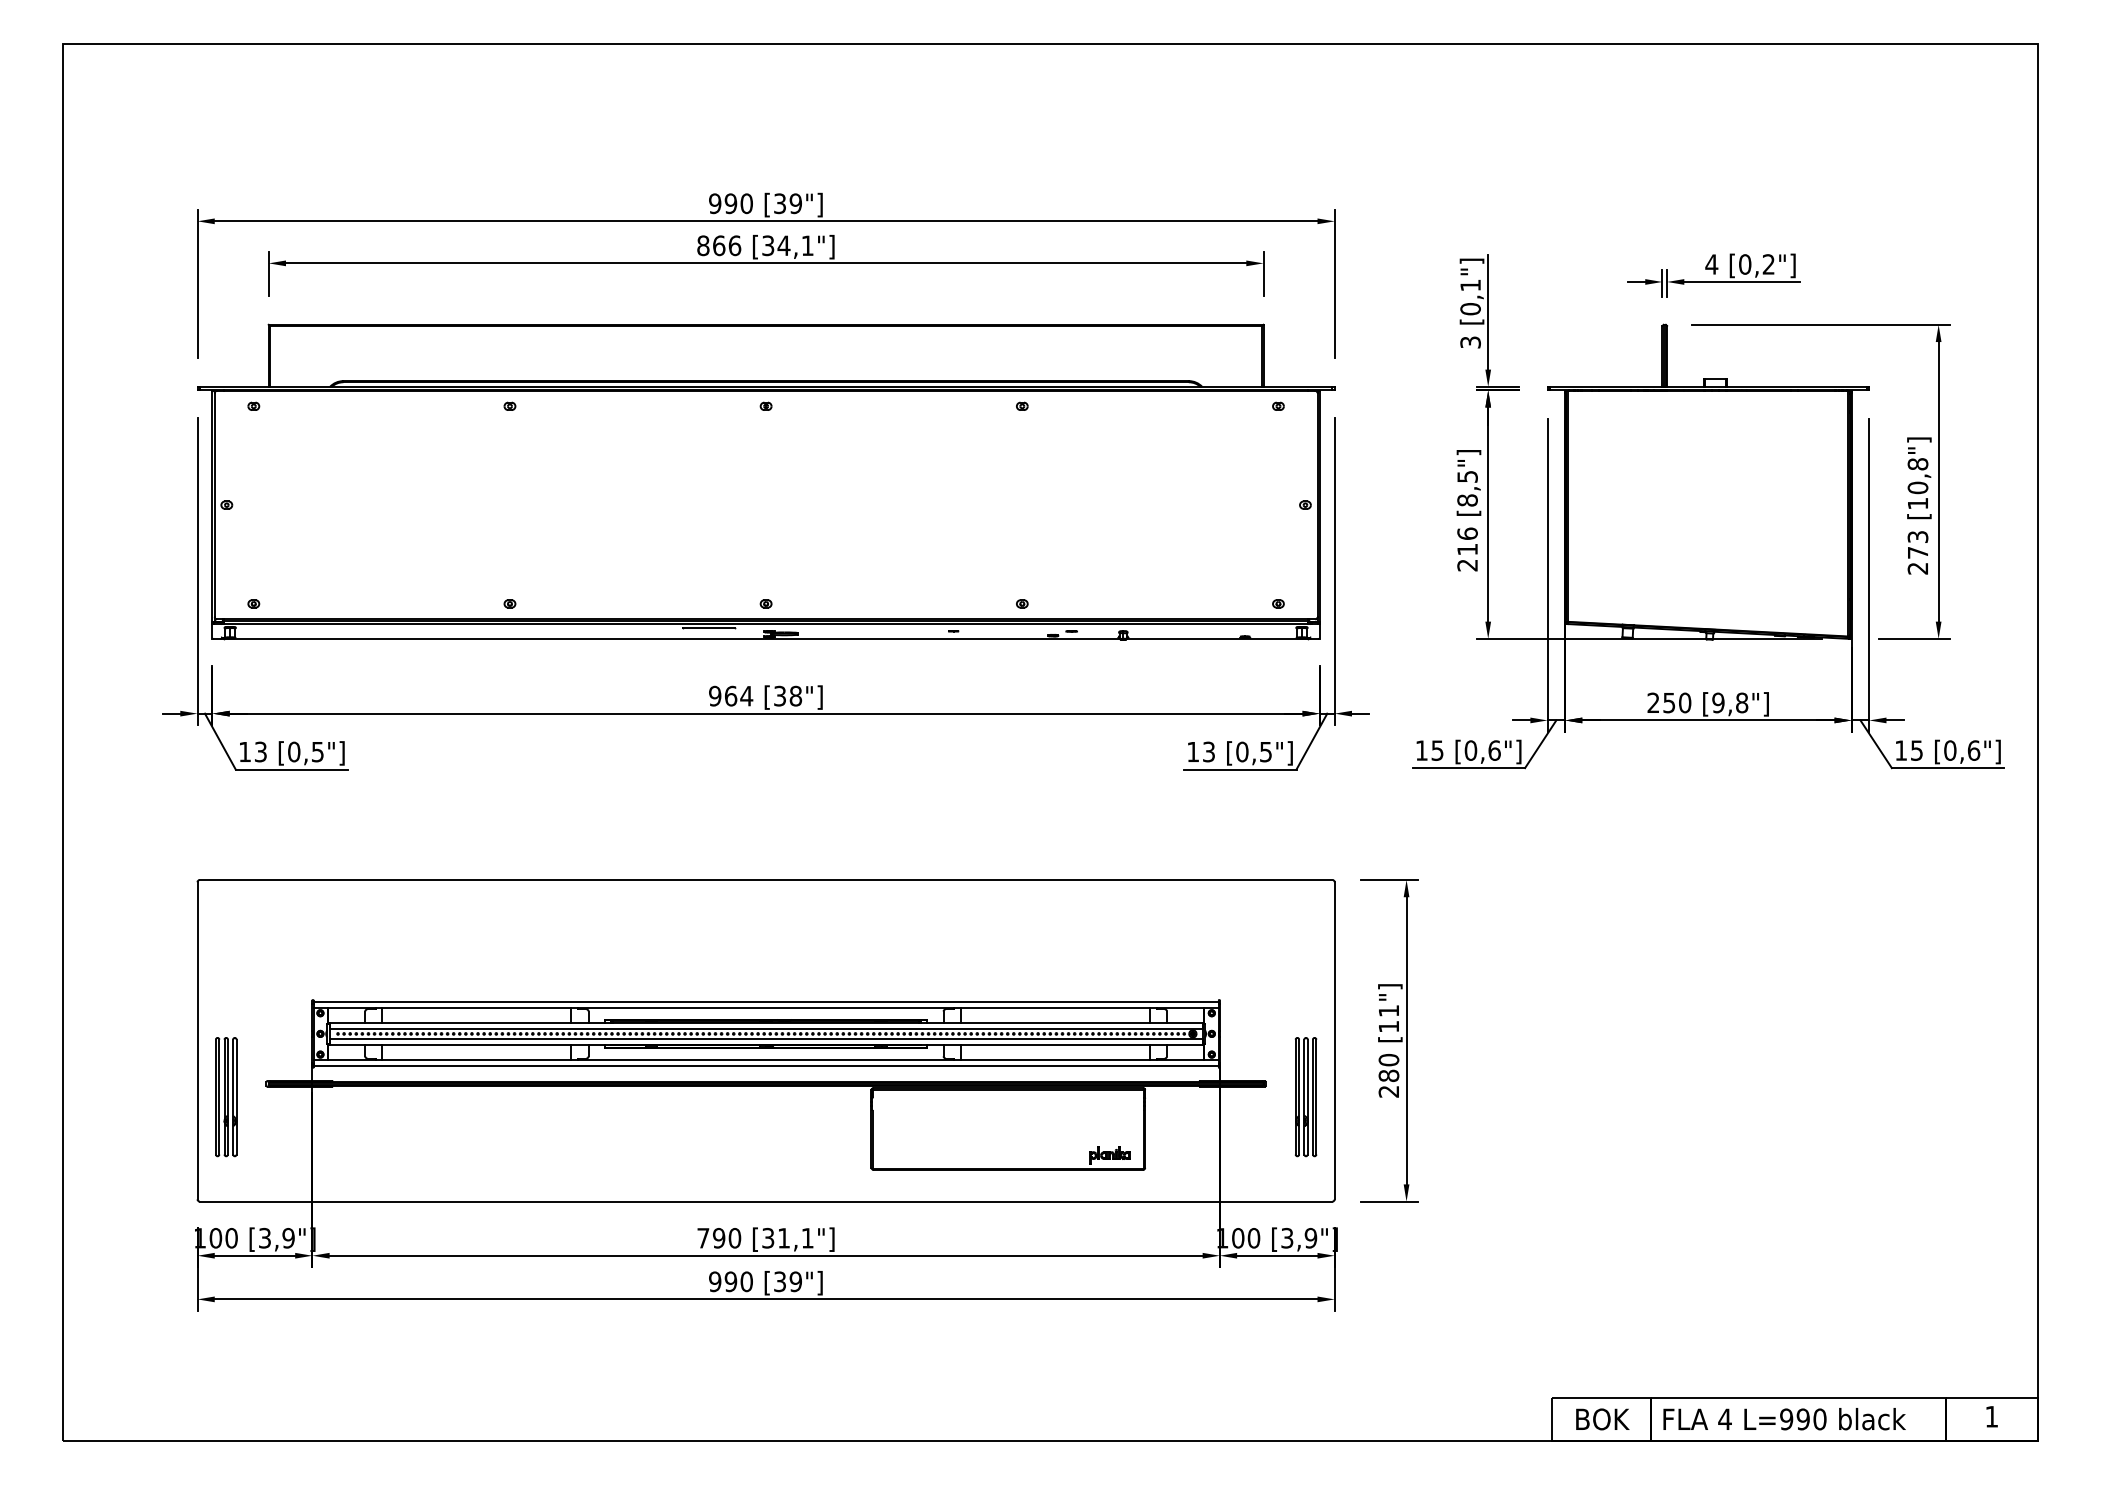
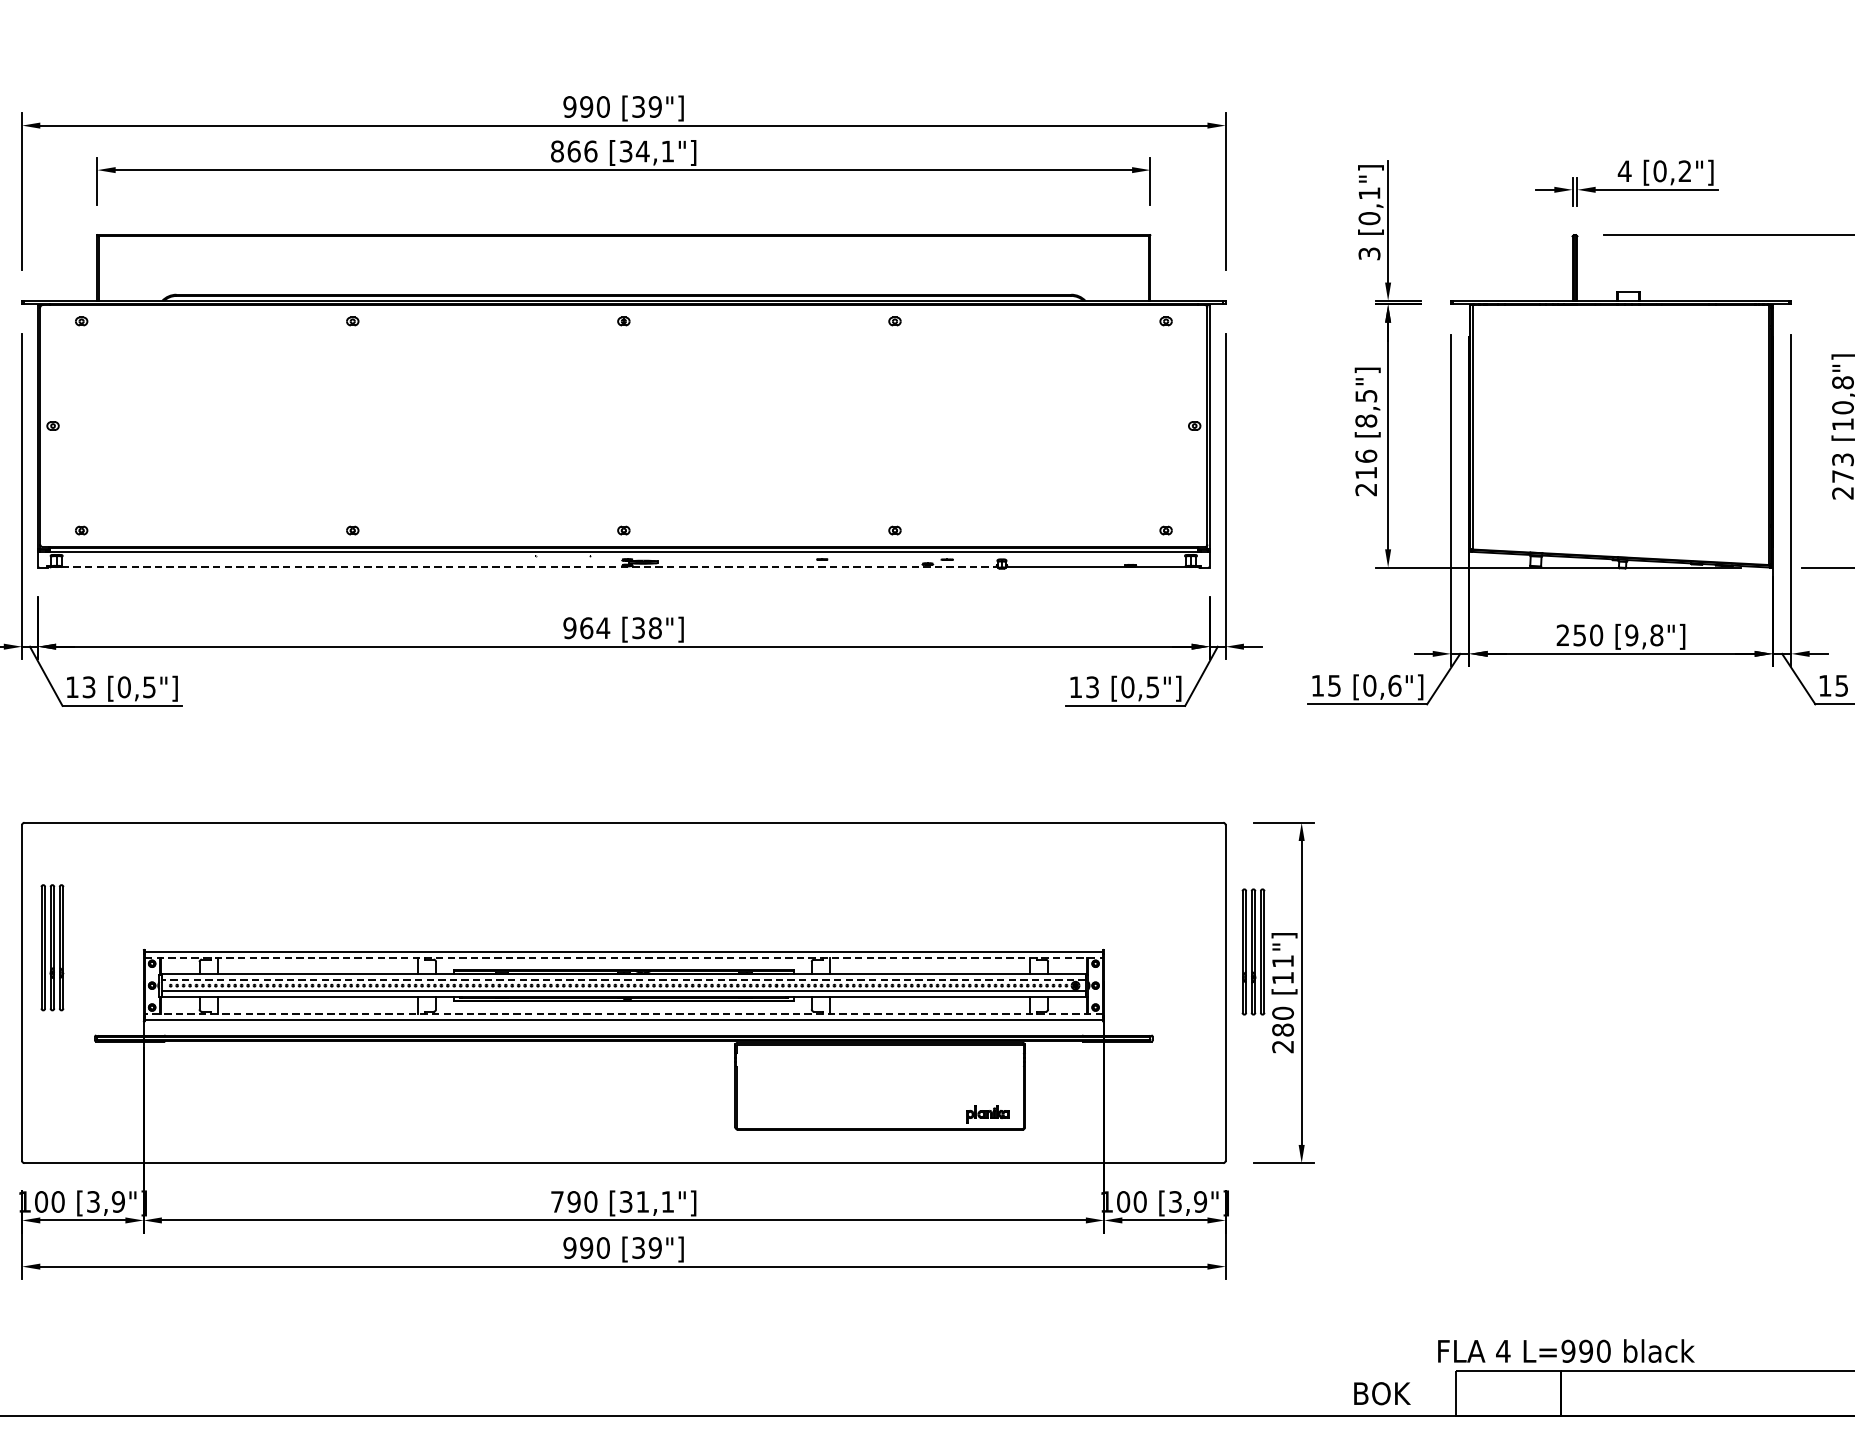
line: (708, 627) -> (562, 555), removed
line: (671, 638) -> (523, 567), solid -> dashed
line: (766, 1007) -> (624, 957), solid -> dashed
line: (766, 1028) -> (624, 979), solid -> dashed
line: (766, 1060) -> (624, 1013), solid -> dashed
part: (226, 1097) -> (52, 948), moved
part: (1306, 1097) -> (1254, 952), moved
text: (1602, 1419) -> (1382, 1393), moved
text: (1784, 1419) -> (1566, 1351), moved

